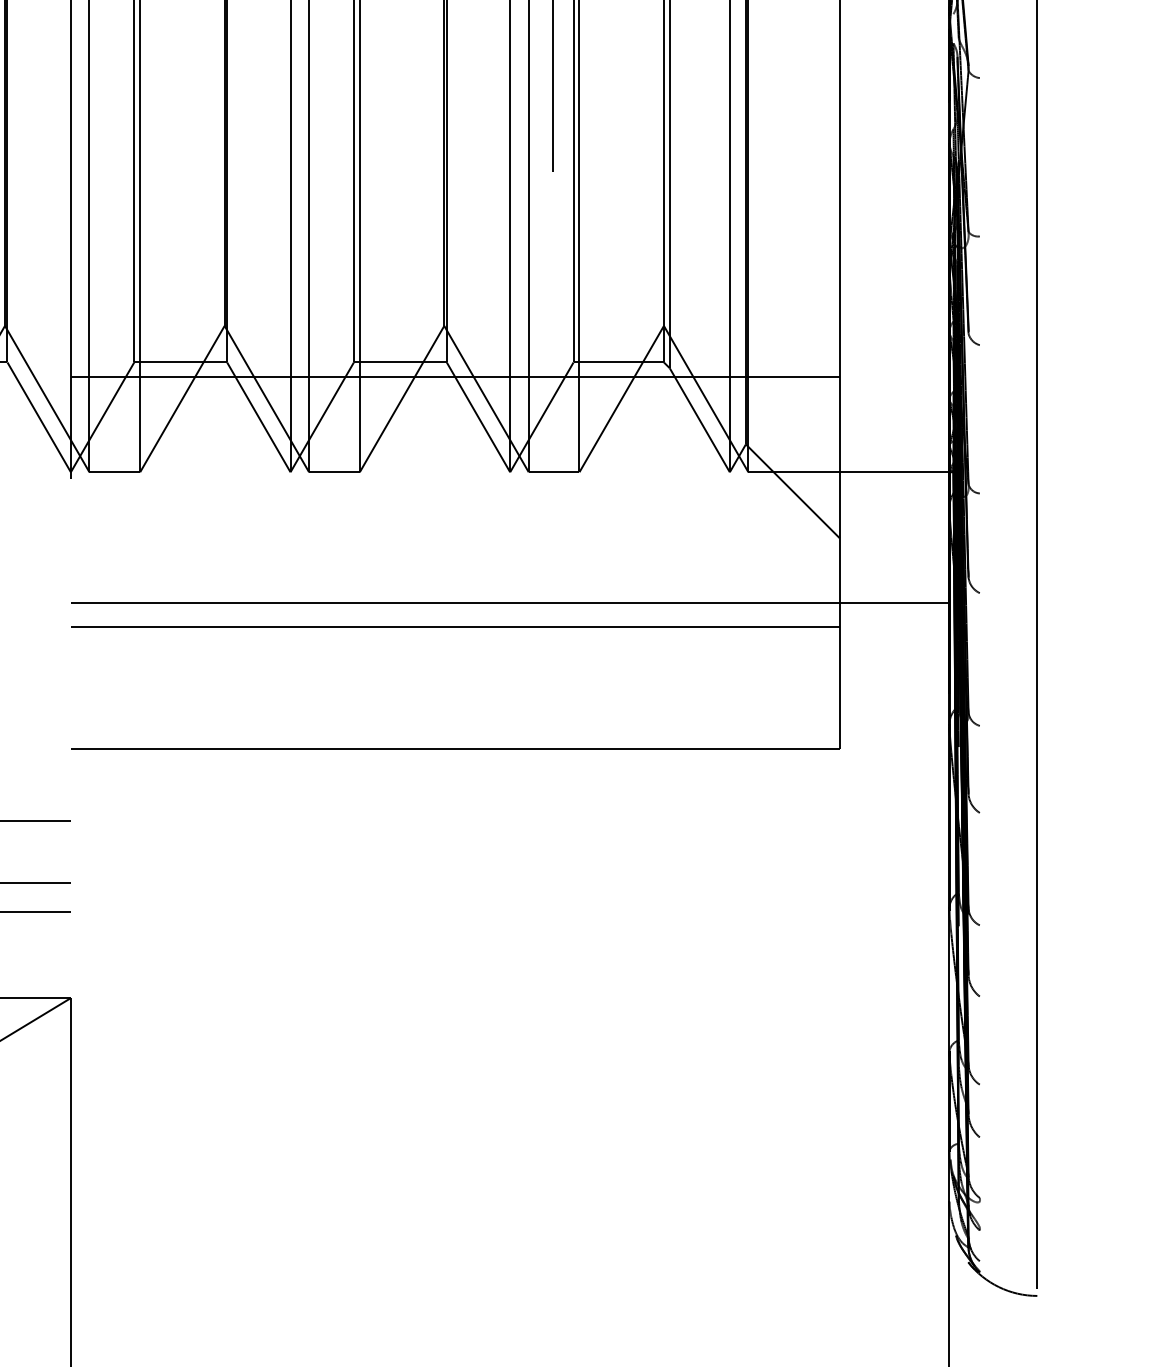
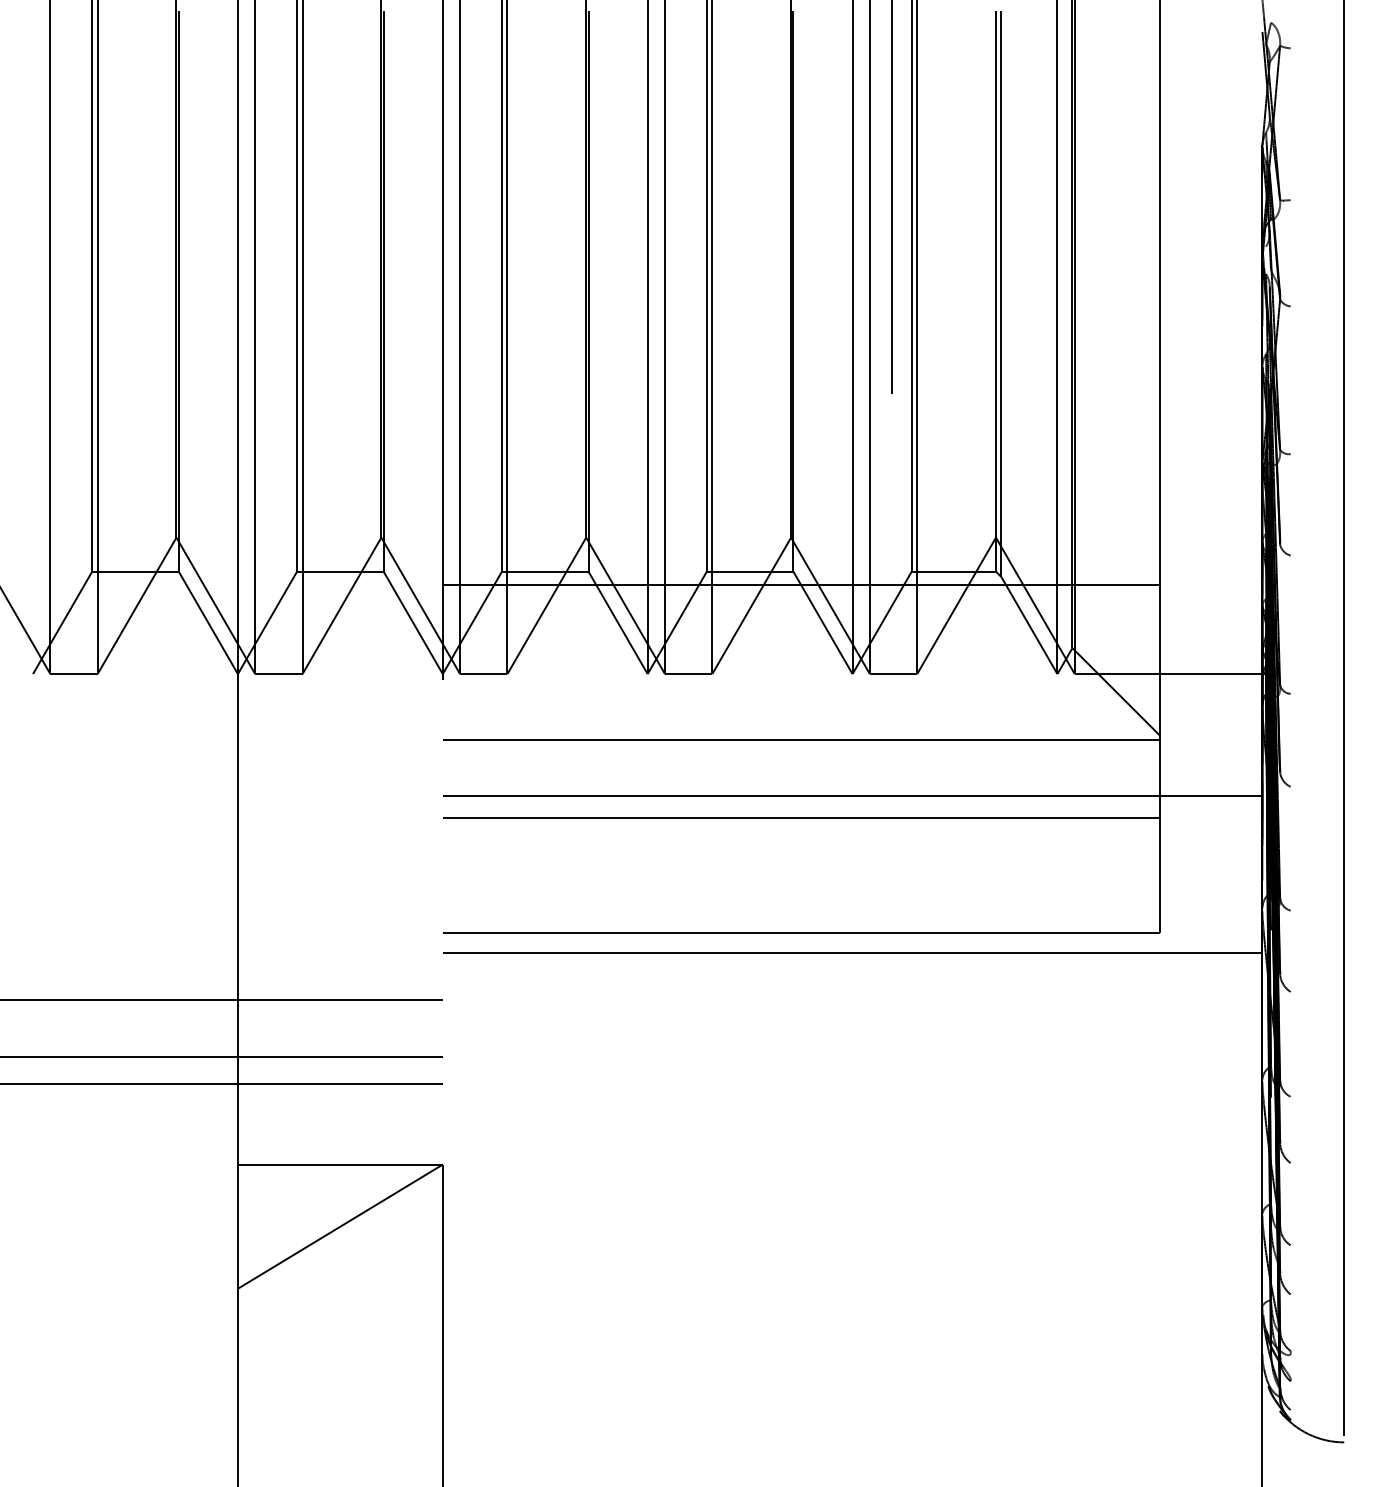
line: (454, 543) -> (800, 740), added
line: (510, 770) -> (852, 952), added

